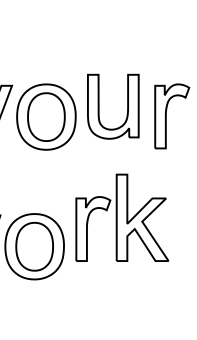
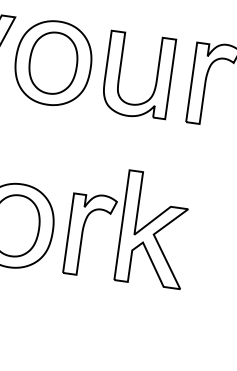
part: (99, 106) -> (120, 73), moved
part: (122, 217) -> (129, 225), moved

